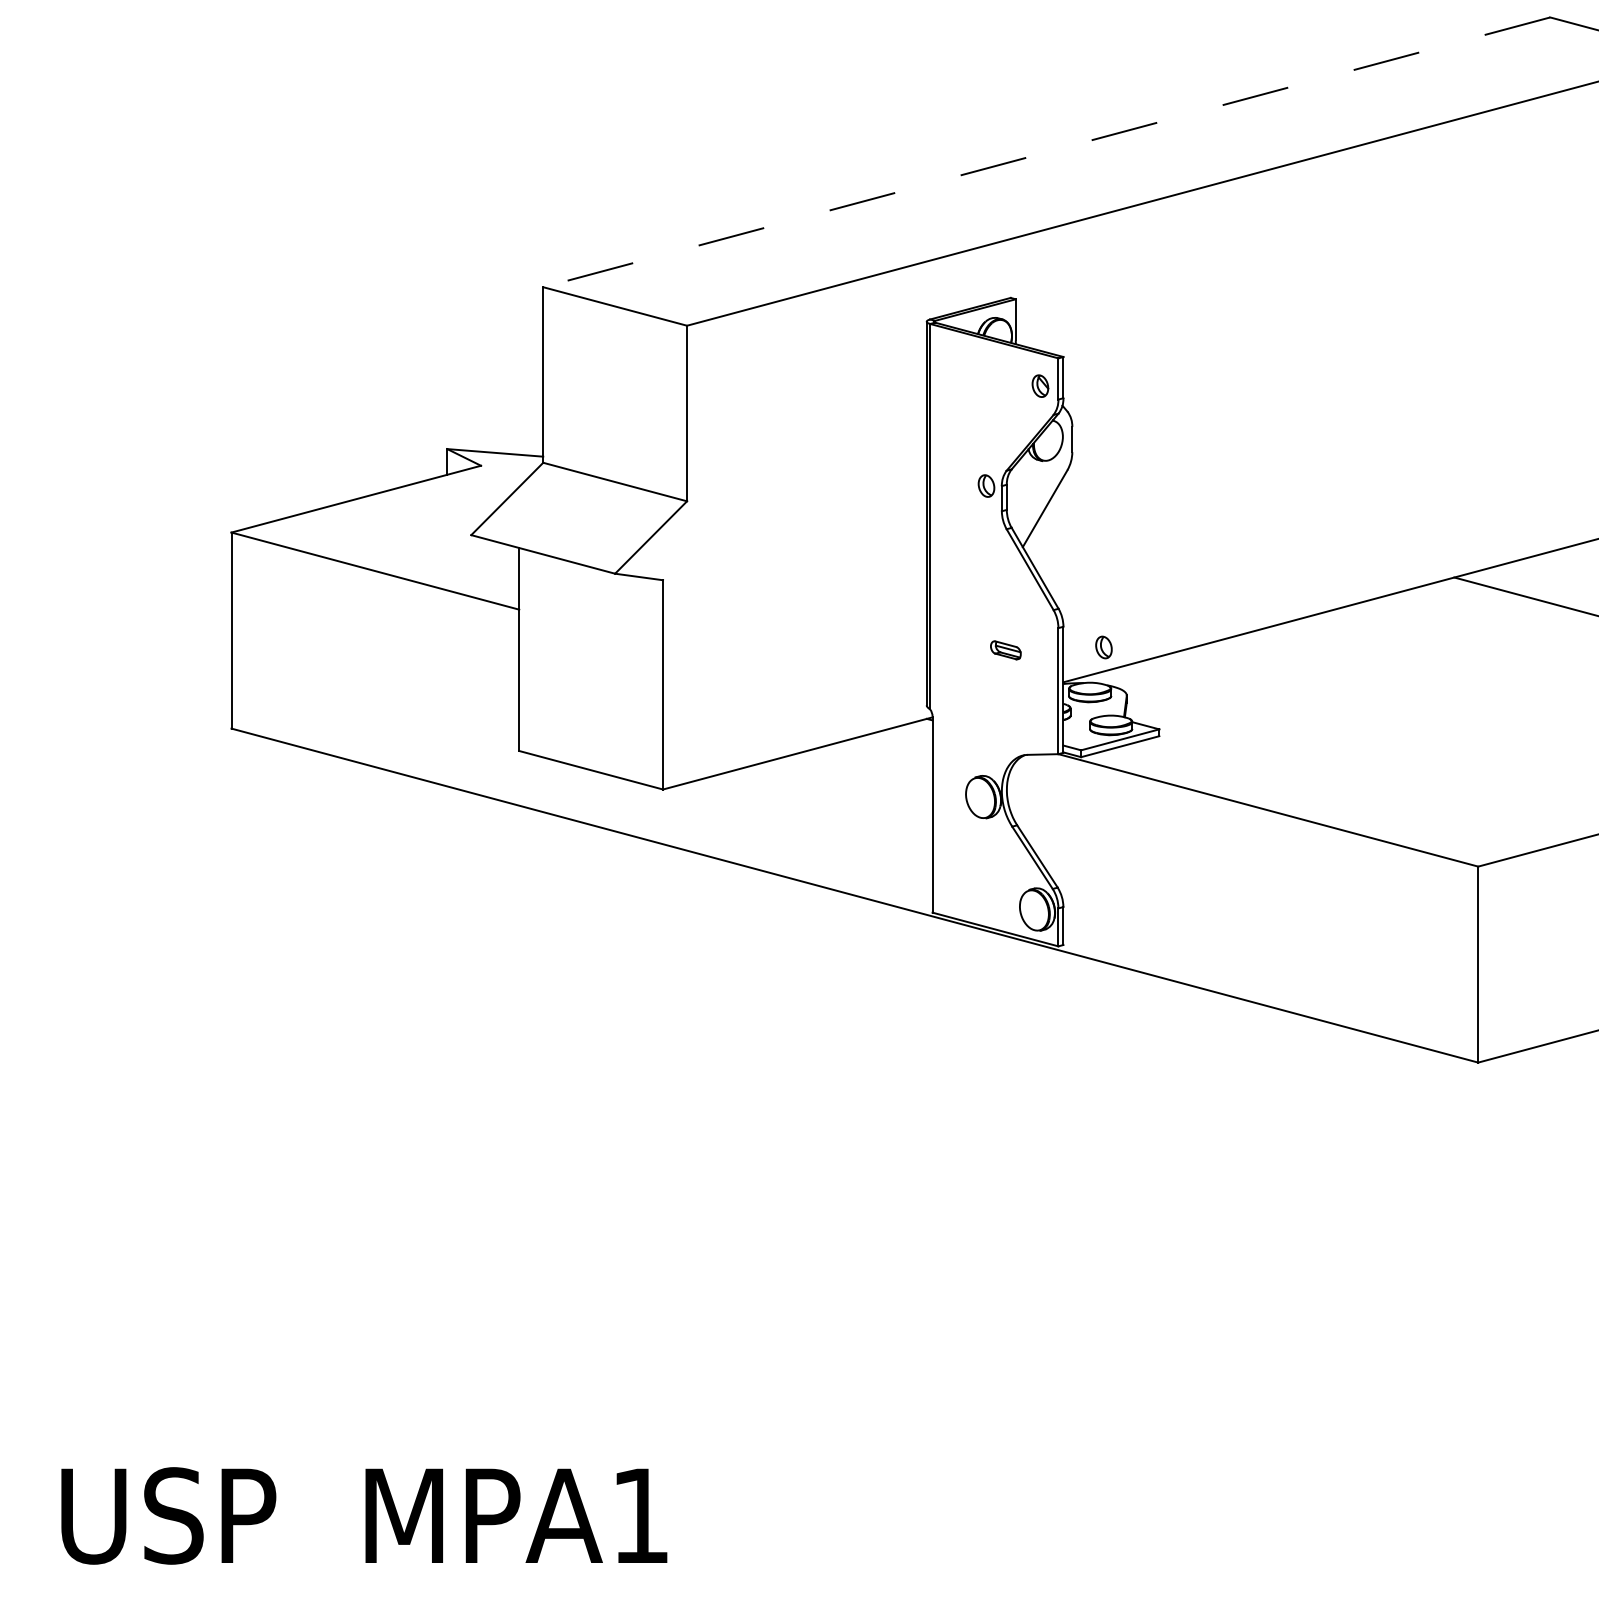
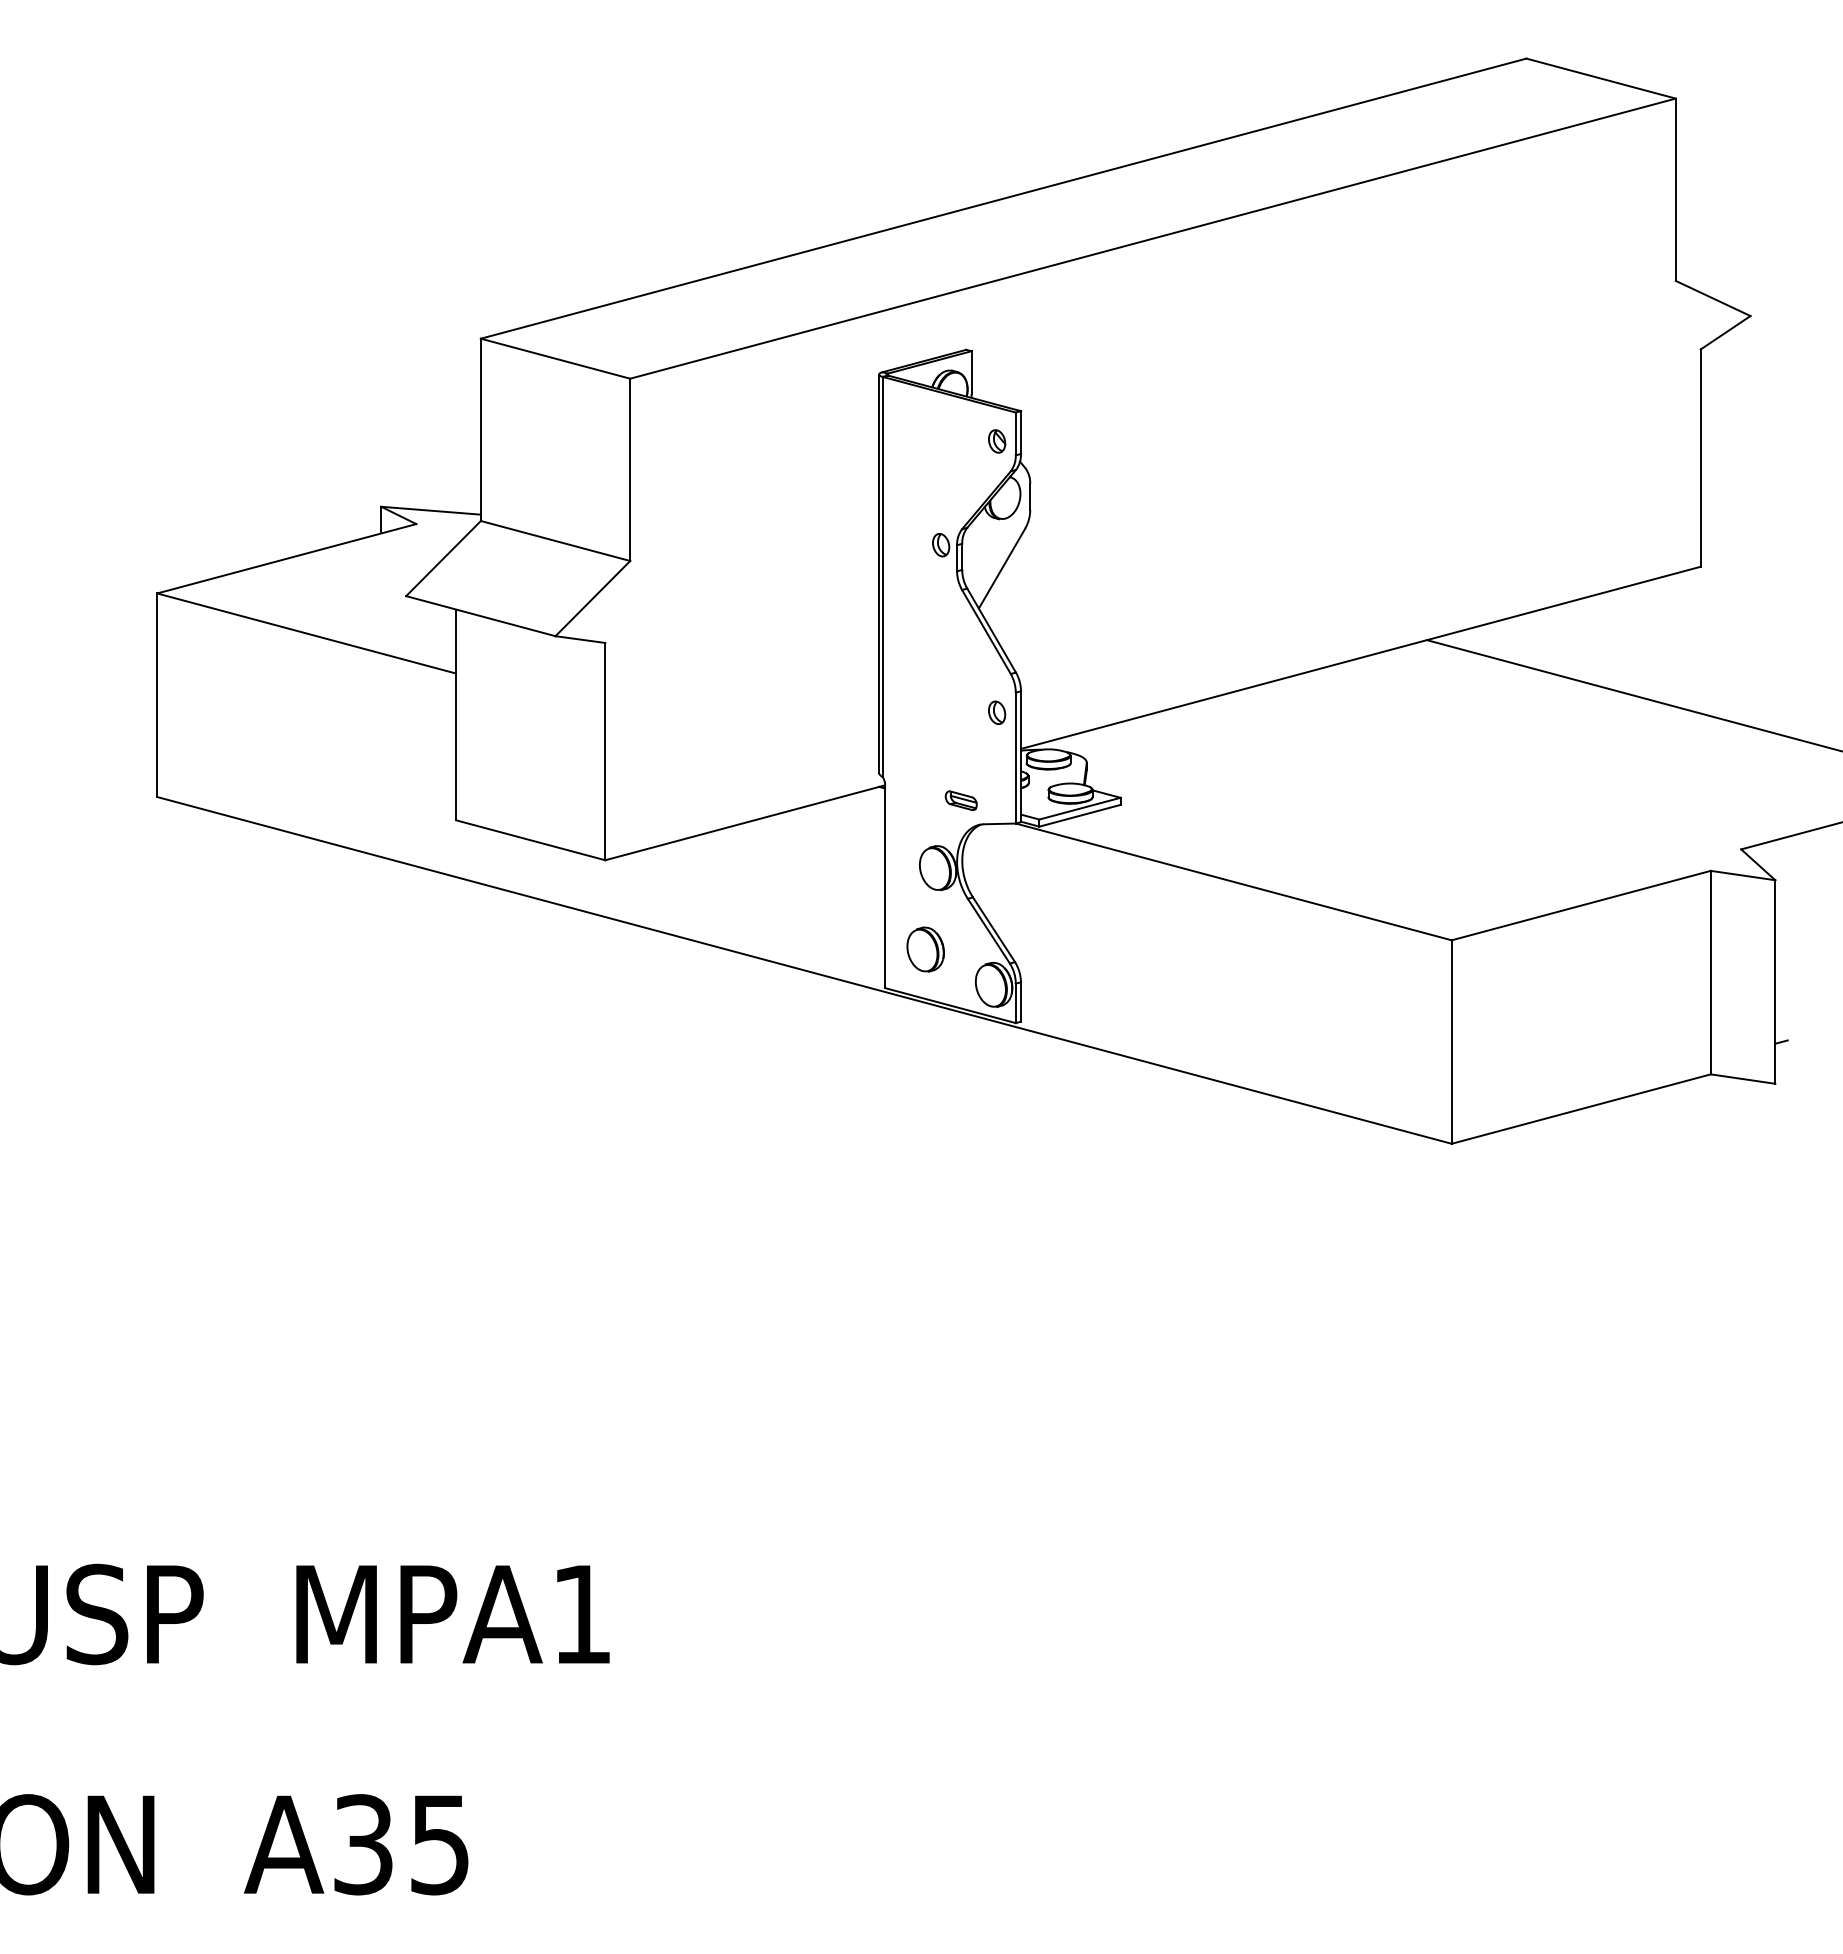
line: (1046, 152) -> (1003, 198), dashed -> solid
part: (1104, 647) -> (997, 712), moved
part: (1005, 650) -> (960, 800), moved
part: (971, 875) -> (925, 949), added

